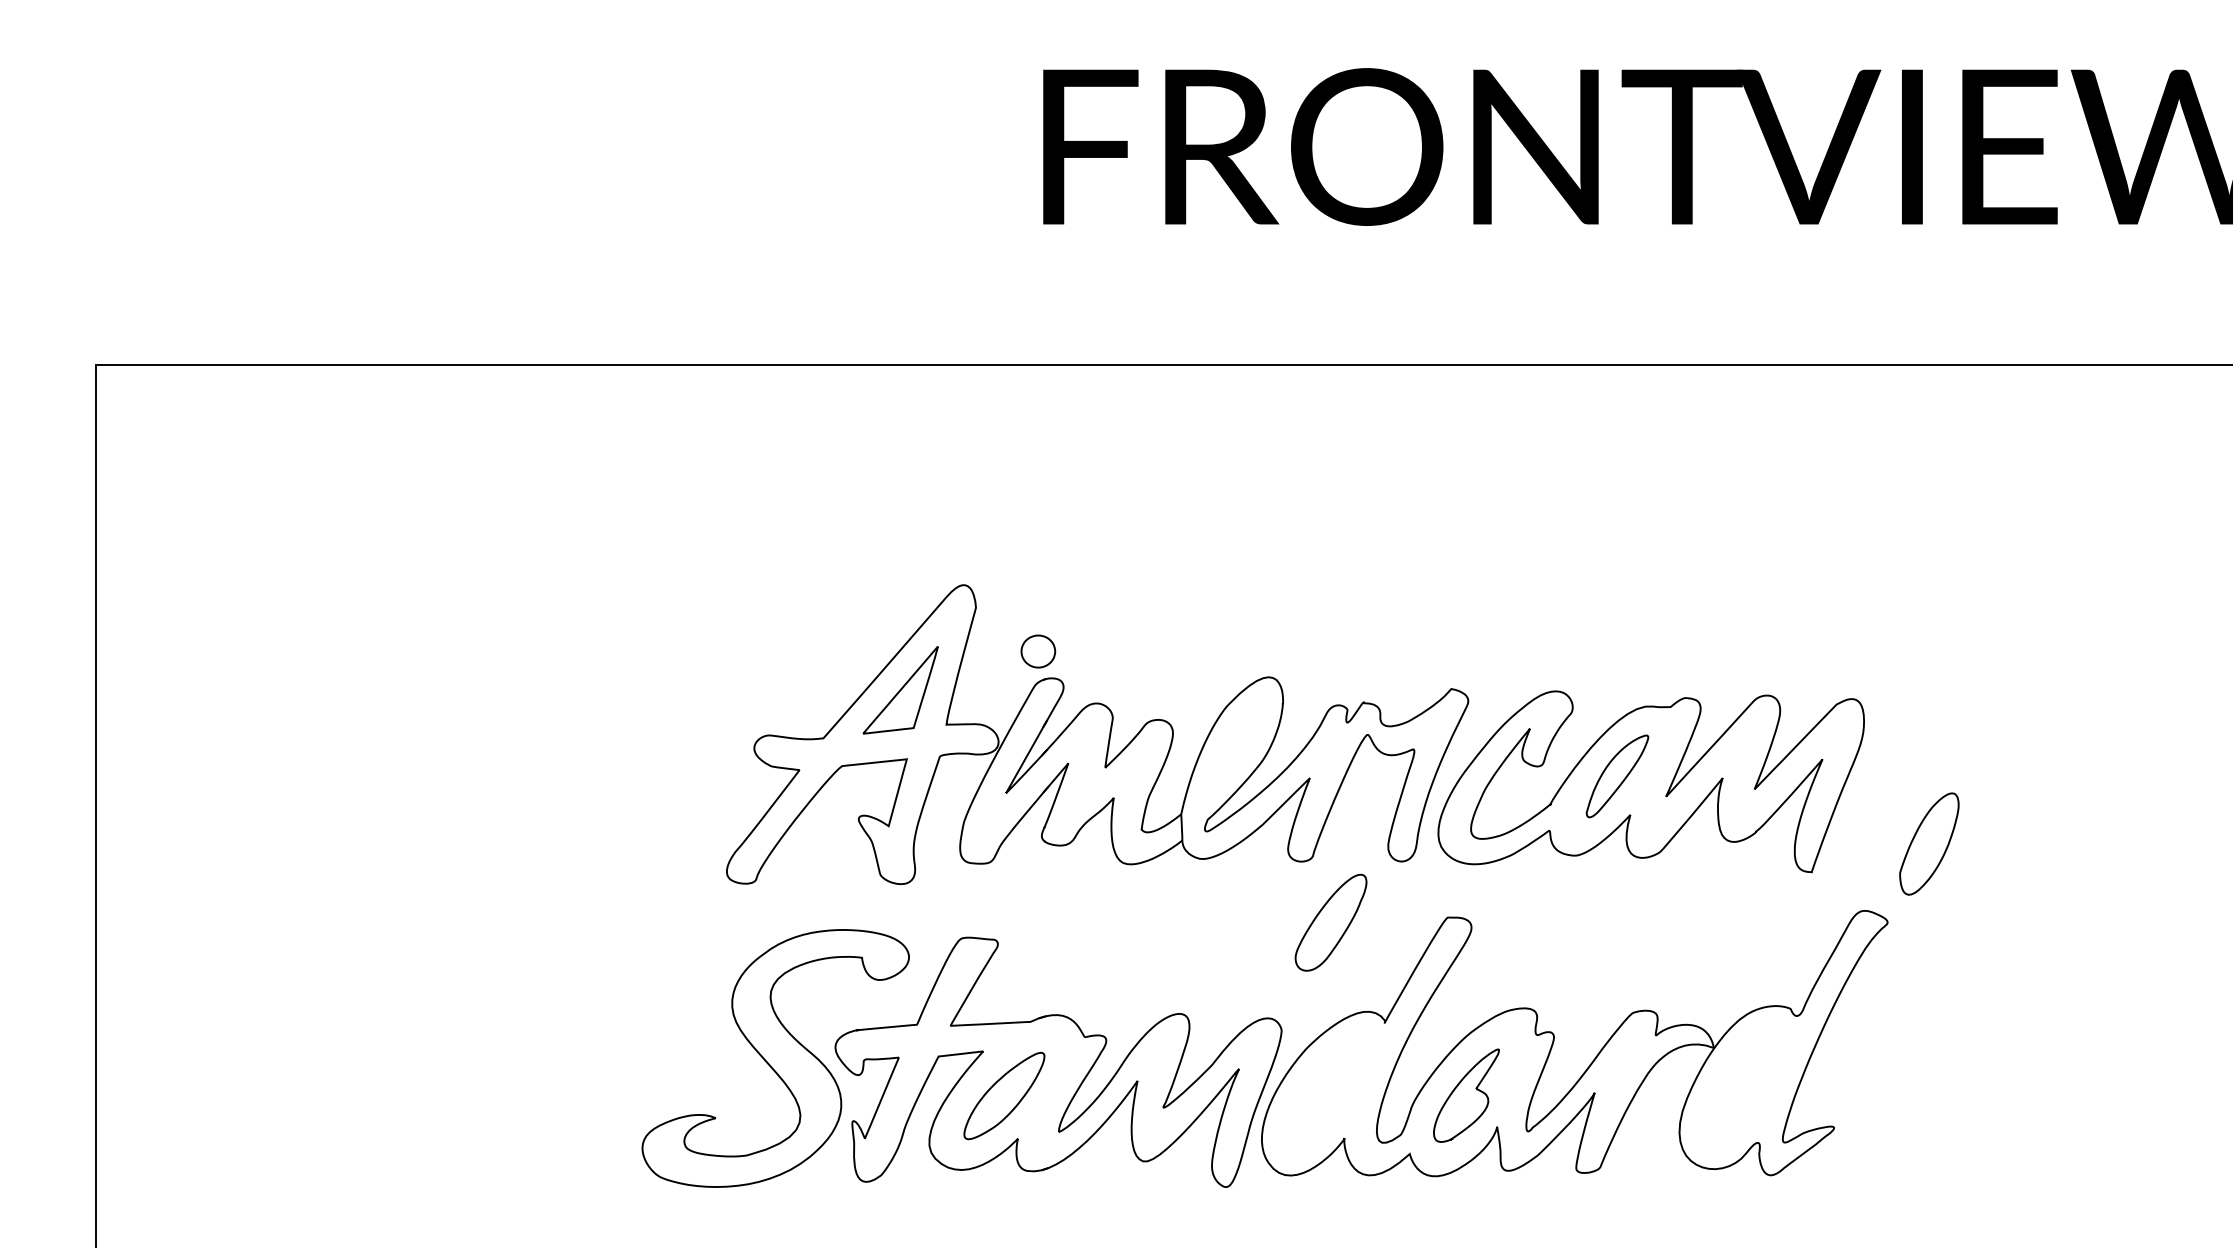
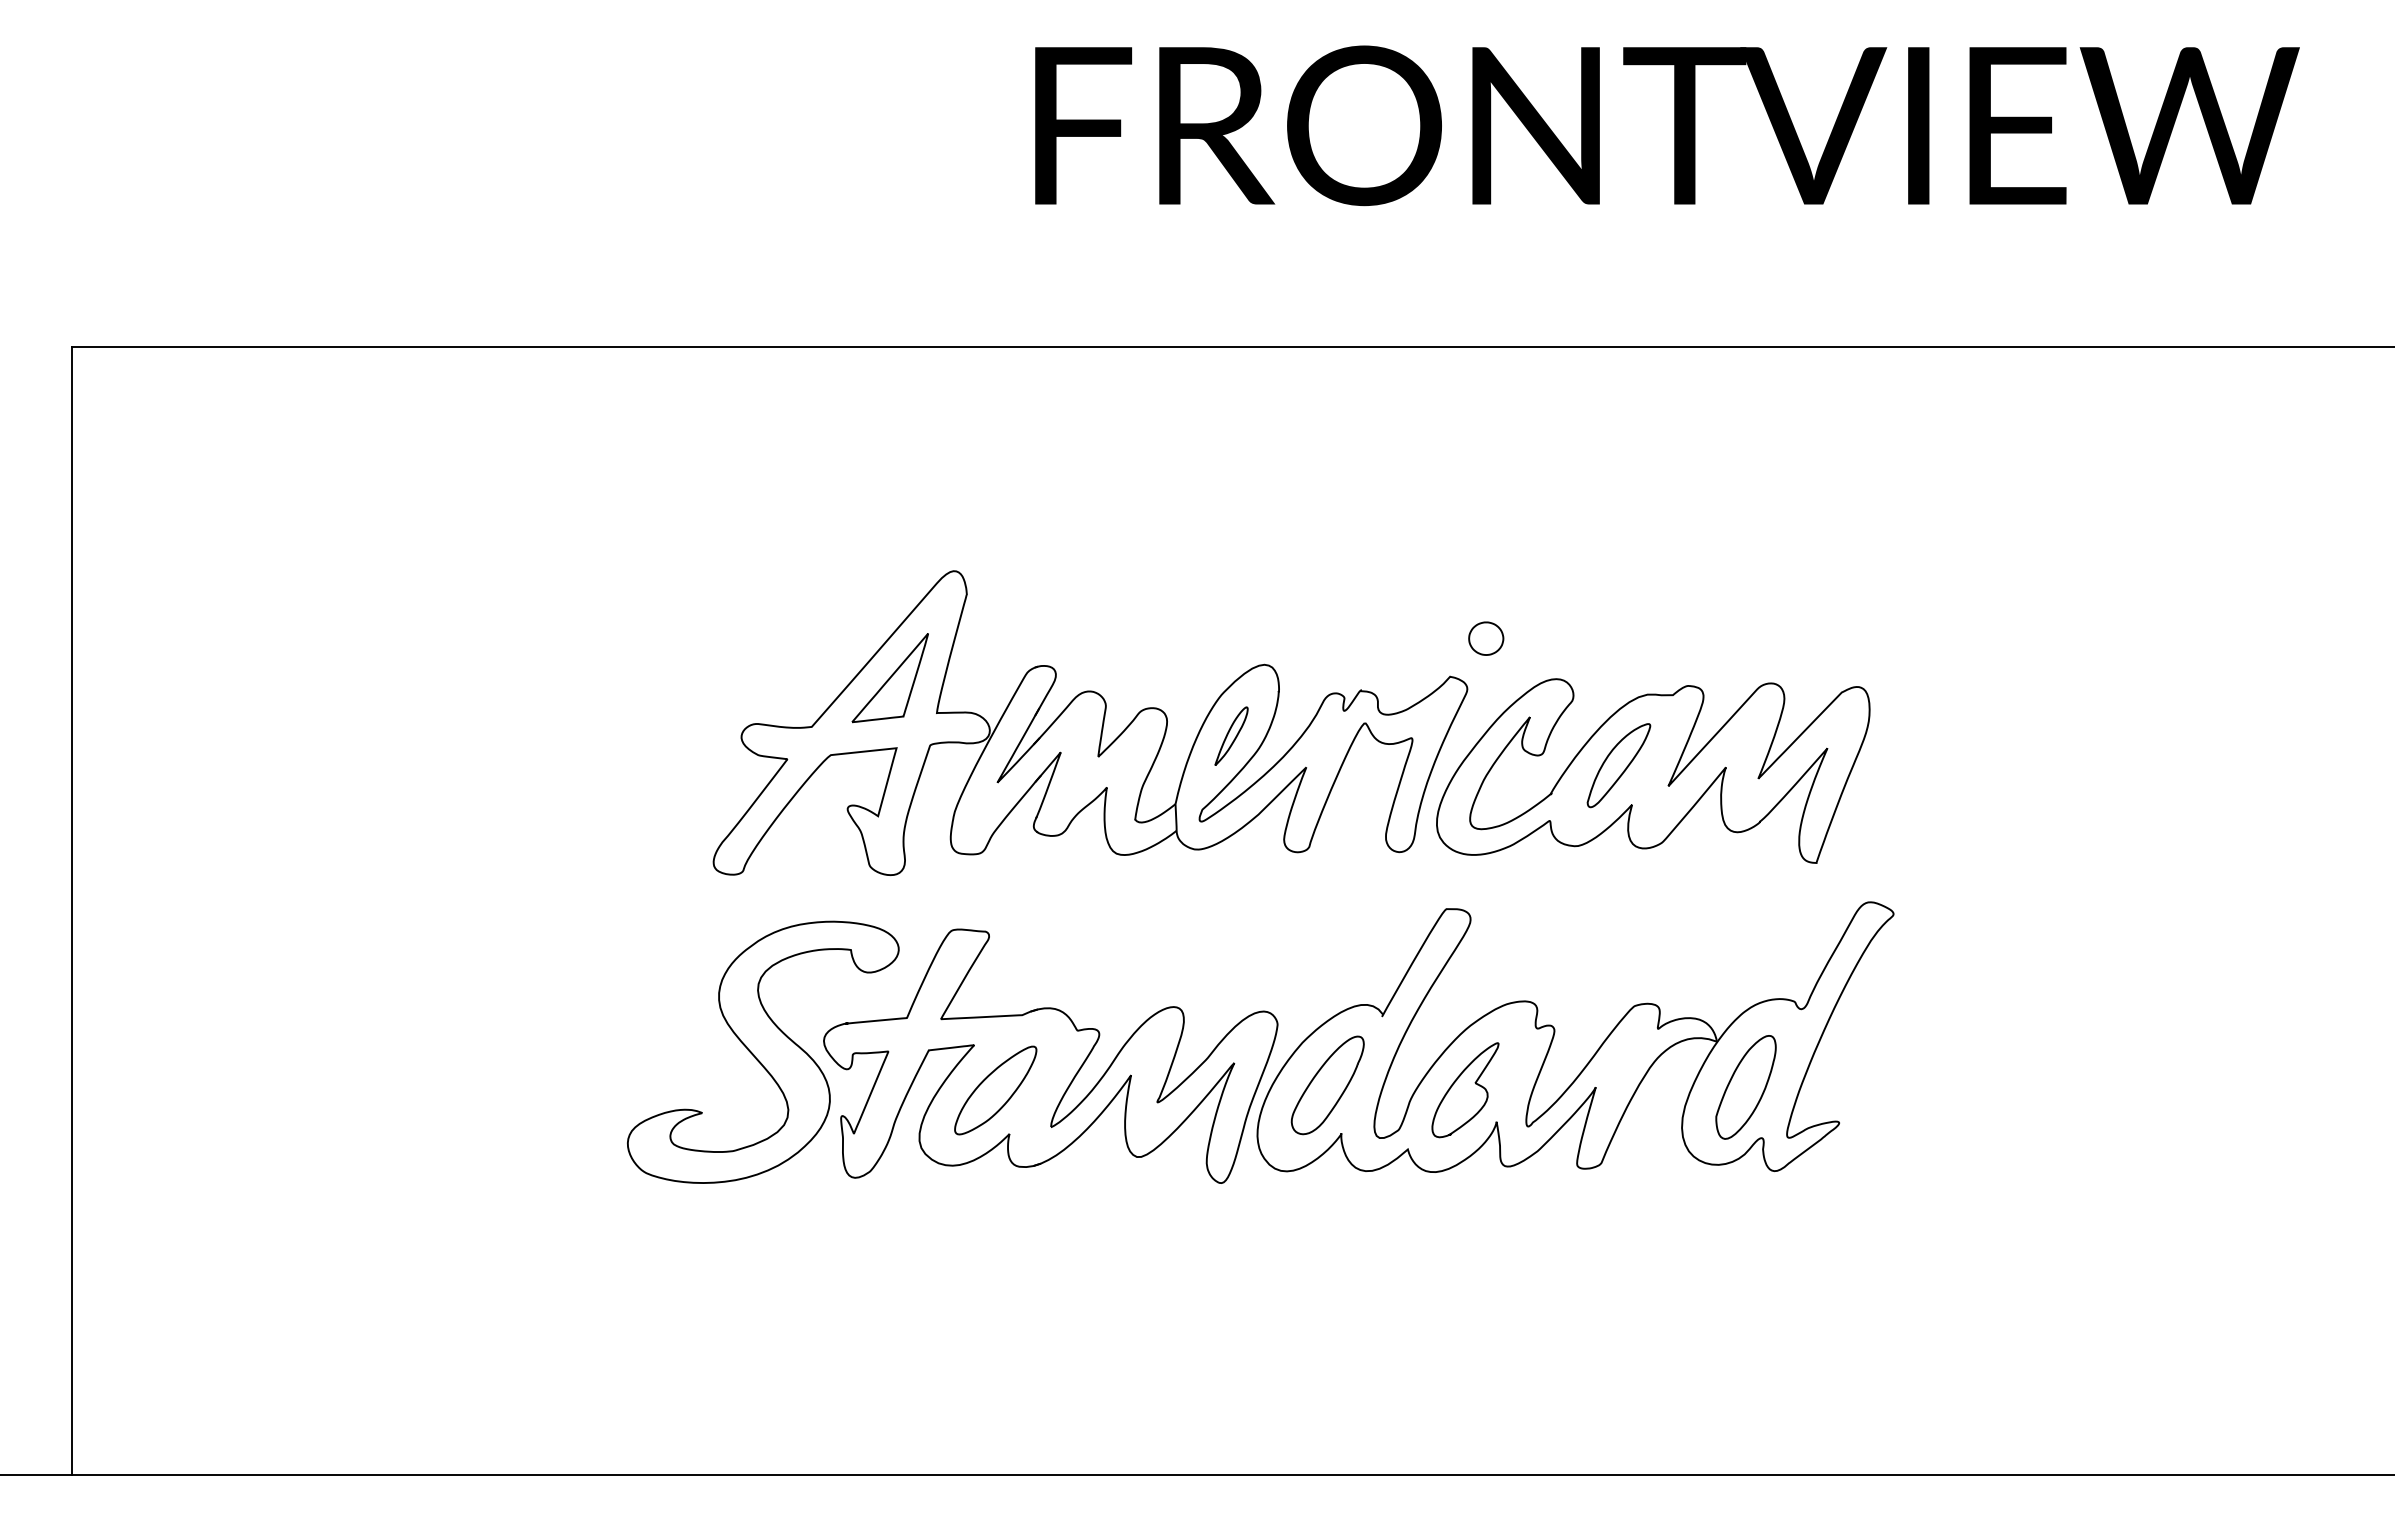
part: (1038, 651) -> (1486, 638), moved
part: (1236, 746) -> (1231, 735), added
part: (1928, 844) -> (1745, 1087), moved
part: (1330, 922) -> (1327, 1085), moved

